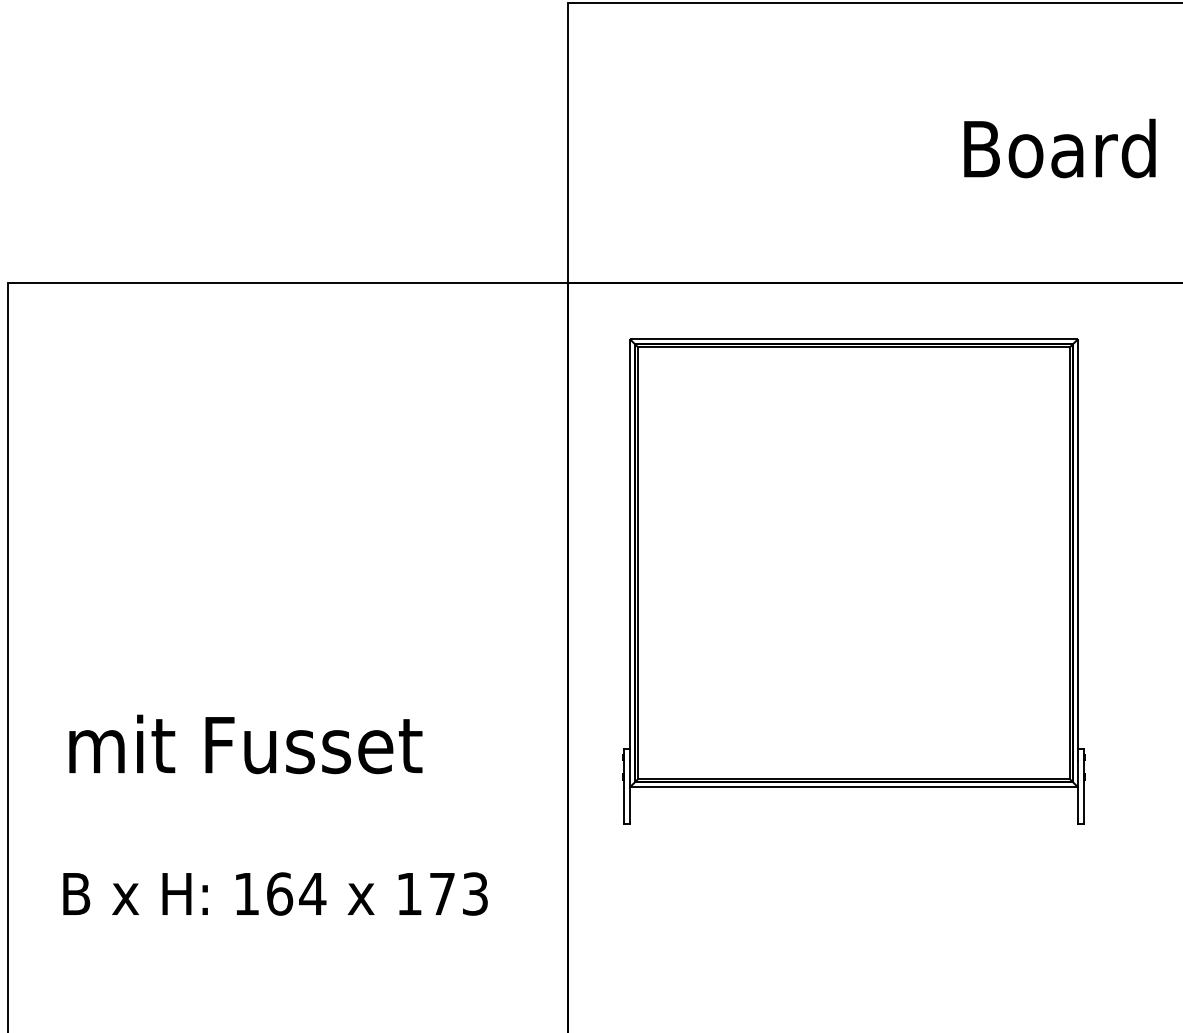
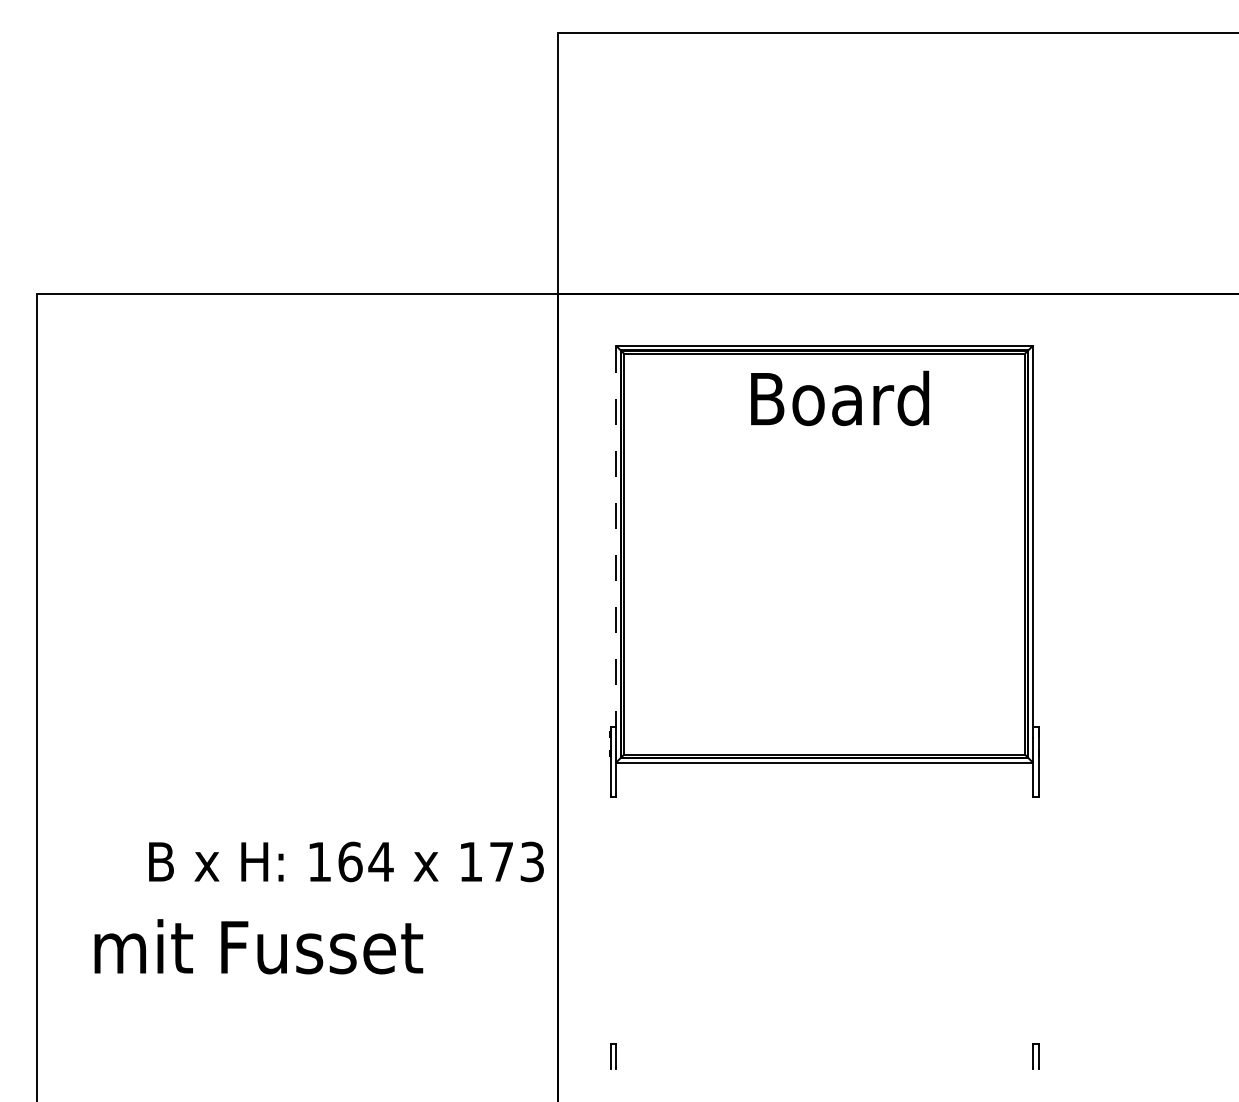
text: (1060, 148) -> (840, 398), moved
line: (630, 550) -> (616, 542), solid -> dashed
text: (245, 744) -> (258, 946), moved
text: (275, 893) -> (346, 861), moved

